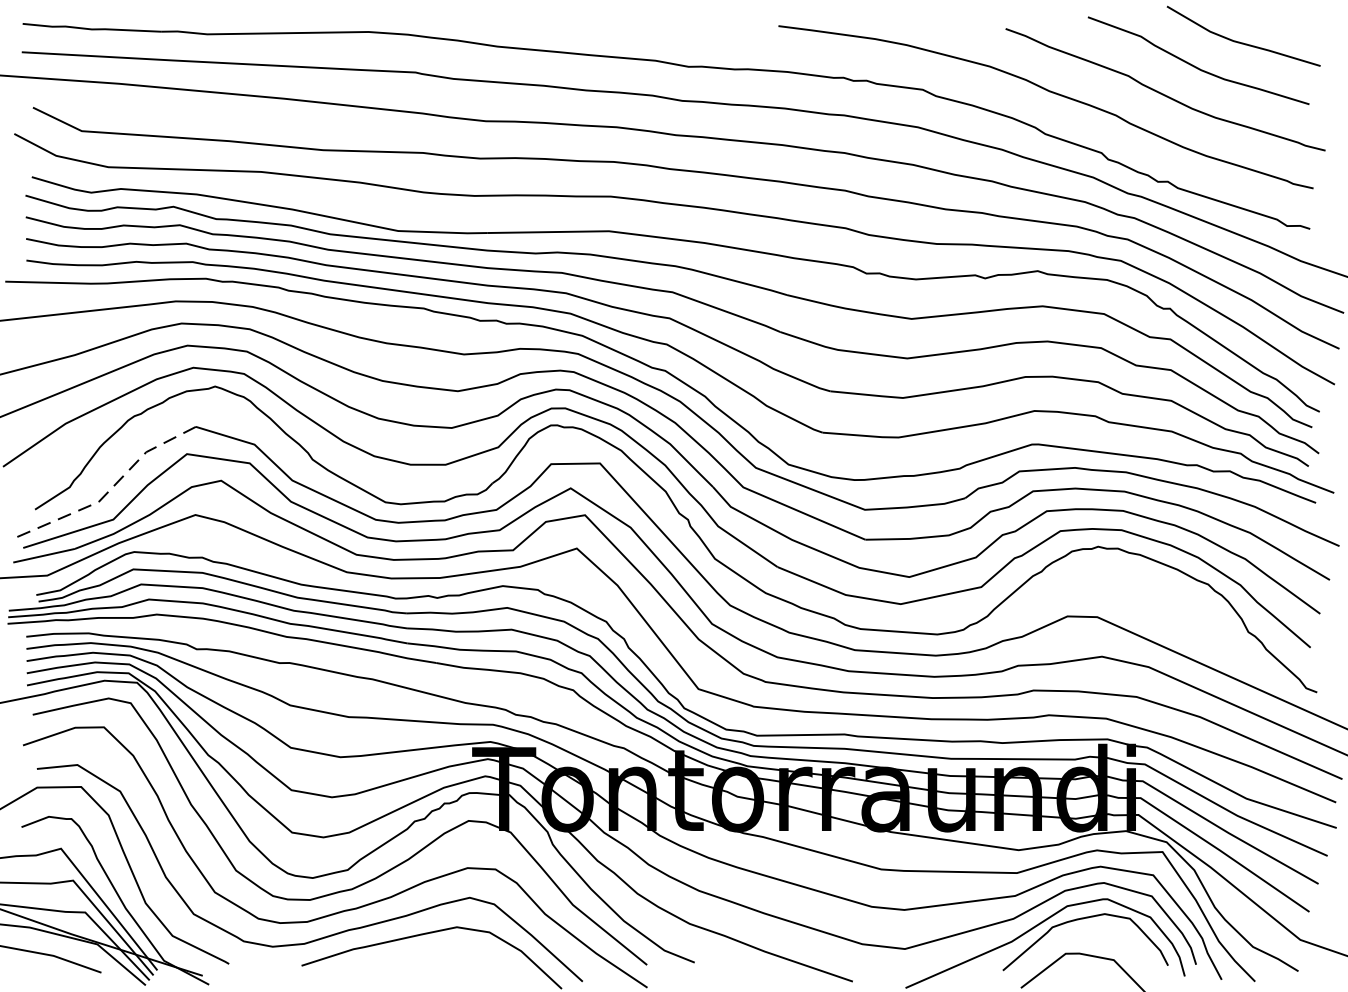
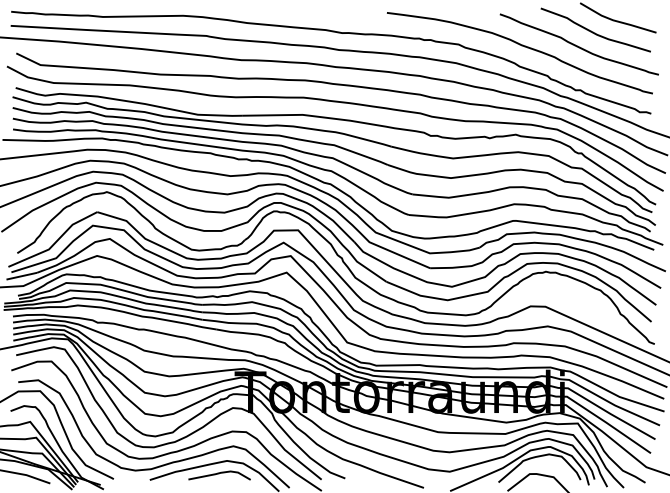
line: (111, 489) -> (55, 243), dashed -> solid
curve: (441, 954) -> (219, 474), added

